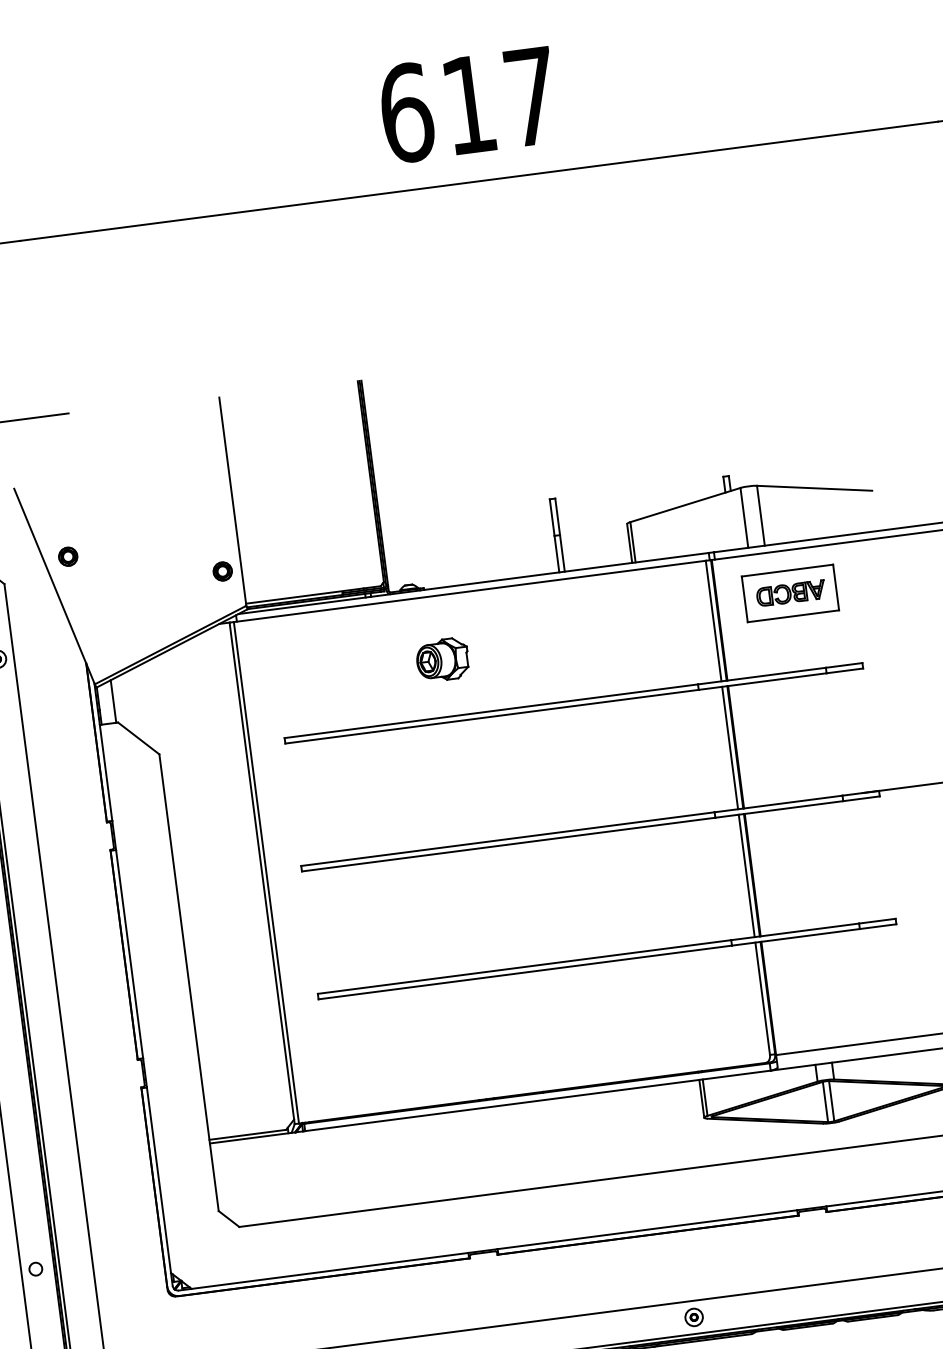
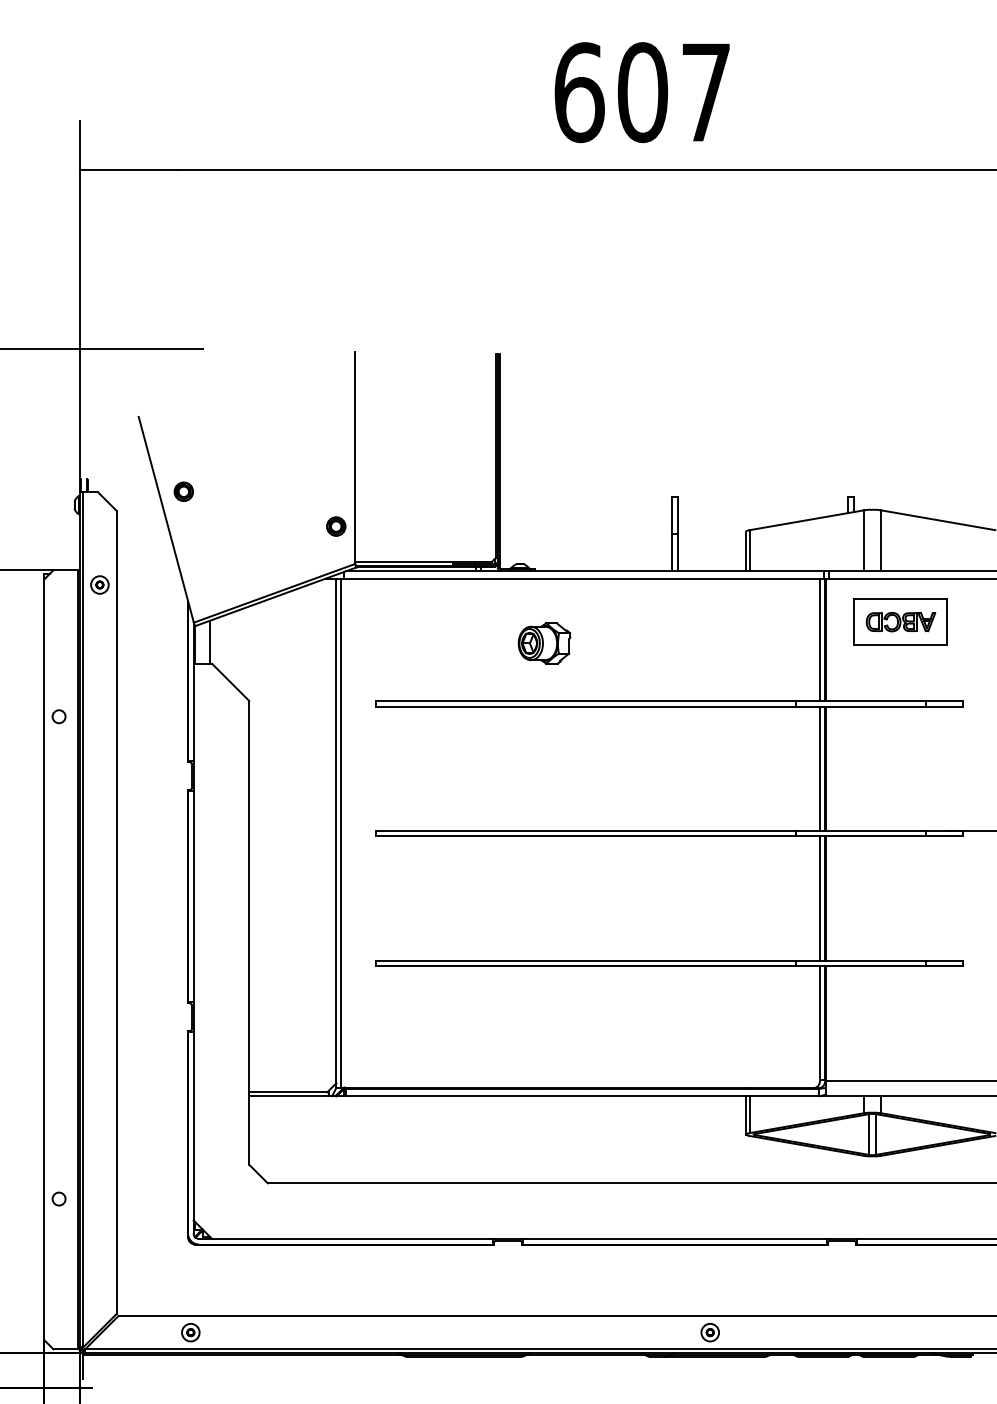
text: (468, 104) -> (642, 92), 617 -> 607

